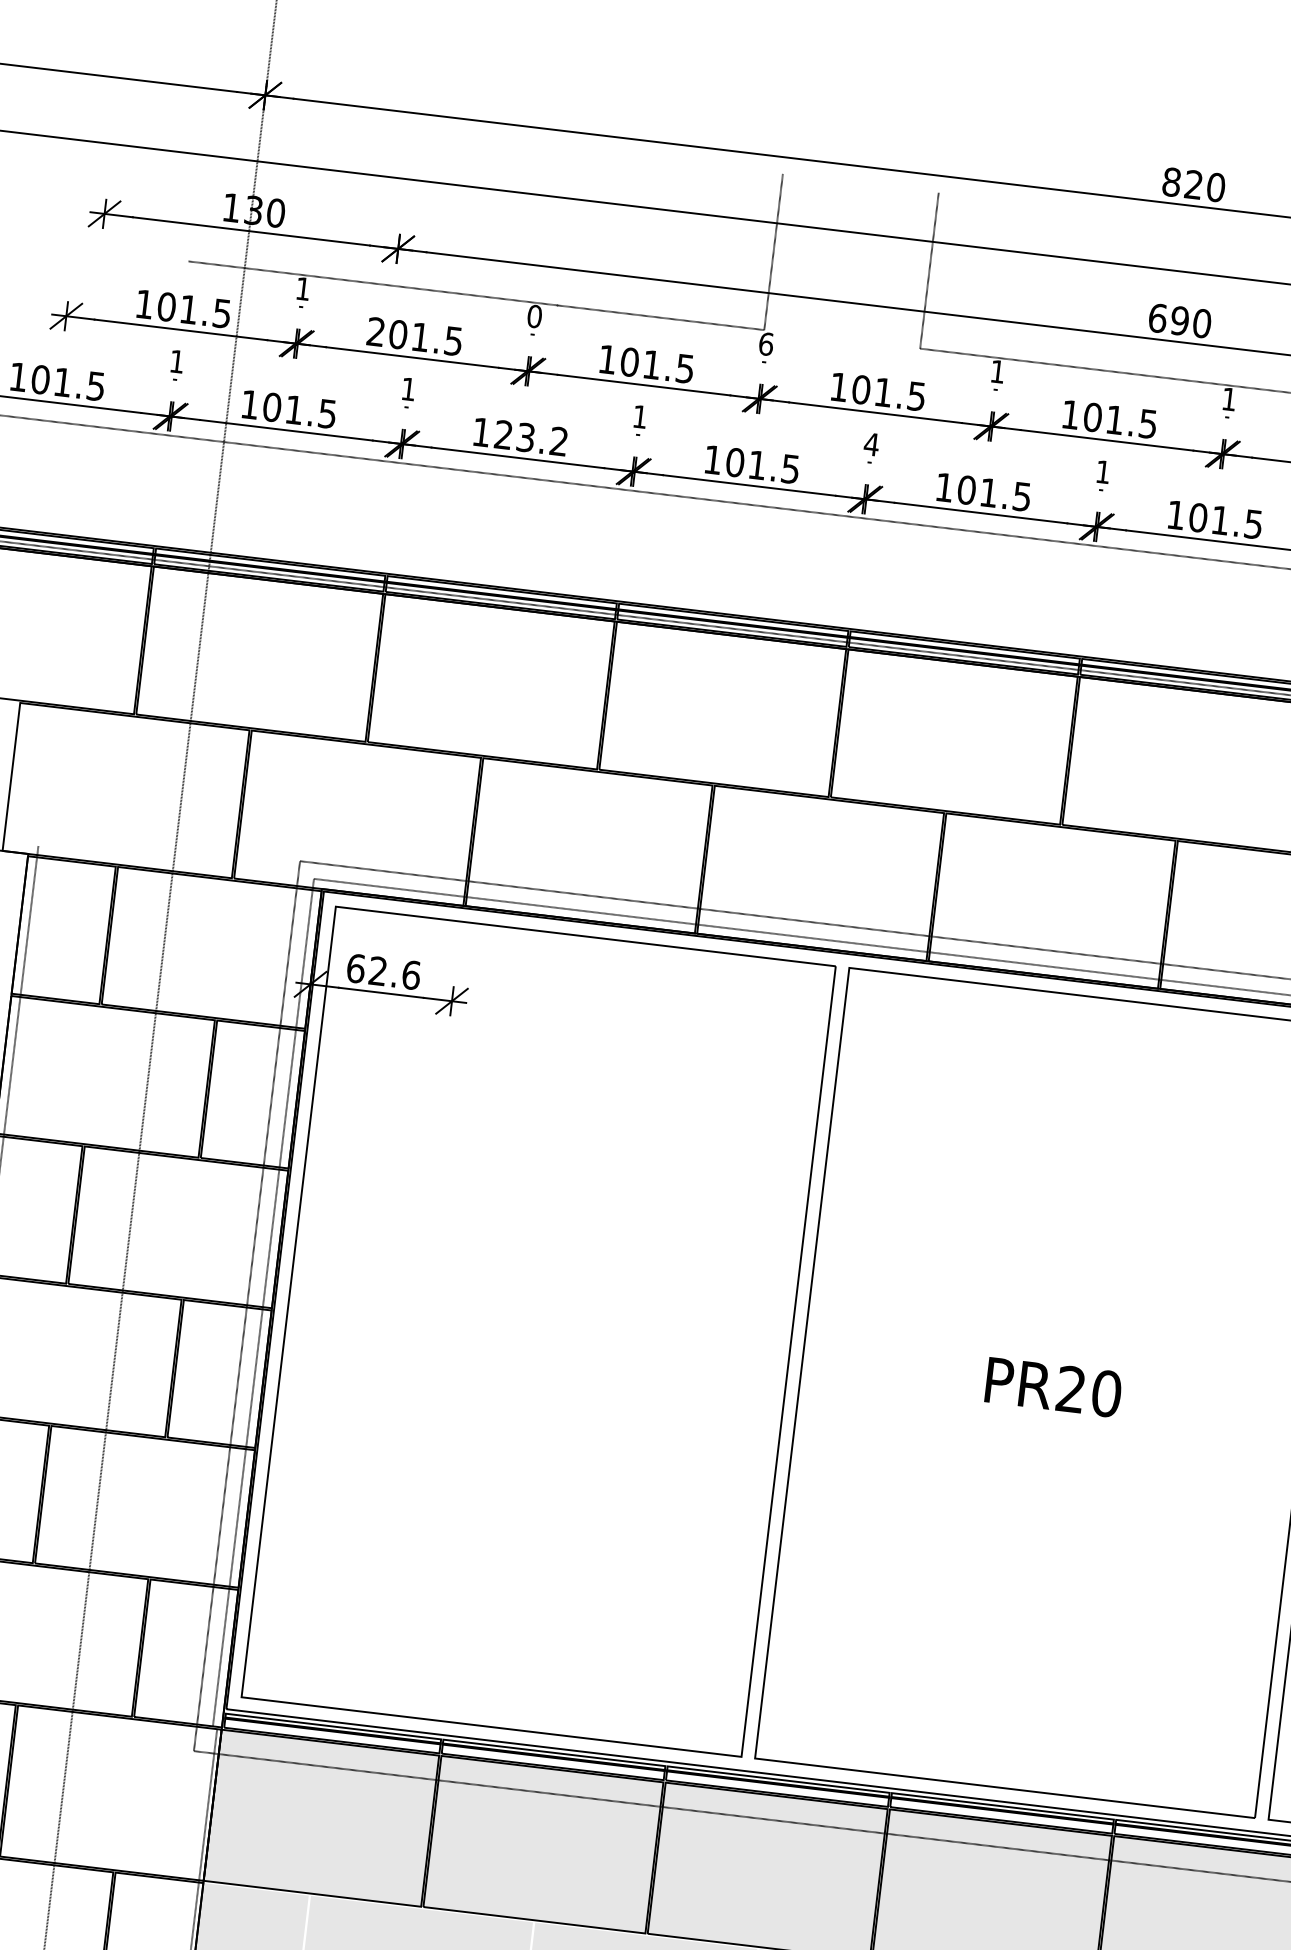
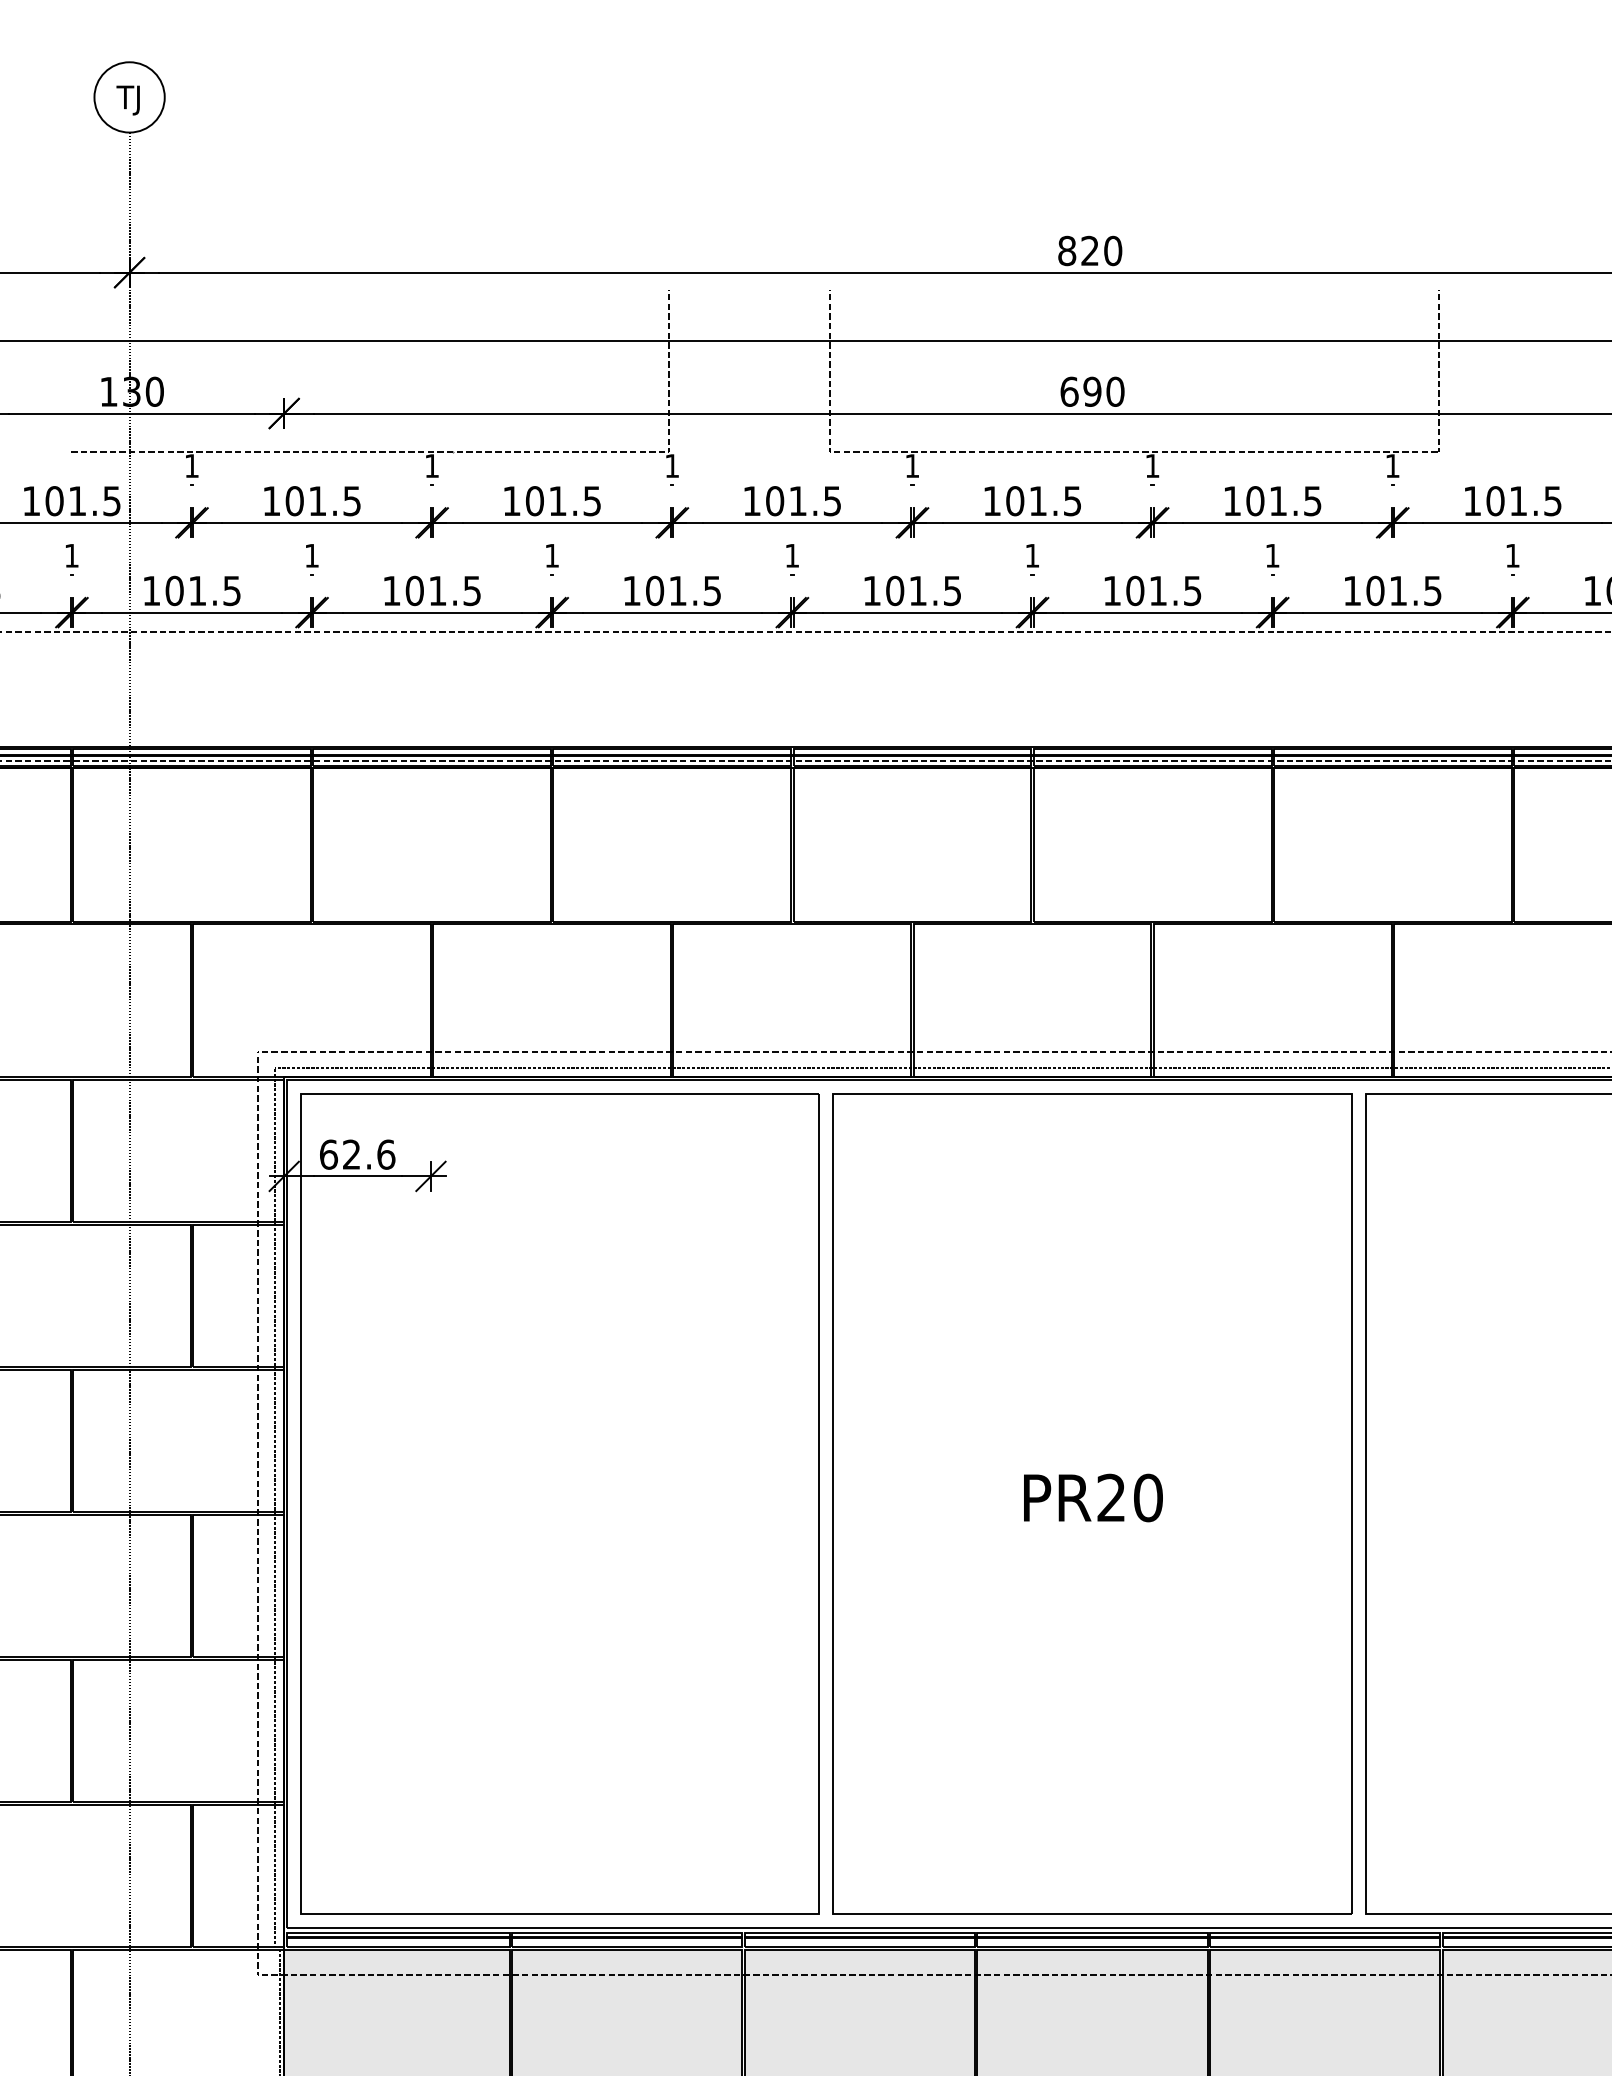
text: (534, 316) -> (431, 466), 0 -> 1
text: (375, 331) -> (271, 500), 201.5 -> 101.5
text: (766, 344) -> (672, 466), 6 -> 1
text: (530, 437) -> (442, 590), 123.2 -> 101.5
text: (870, 444) -> (791, 555), 4 -> 1

